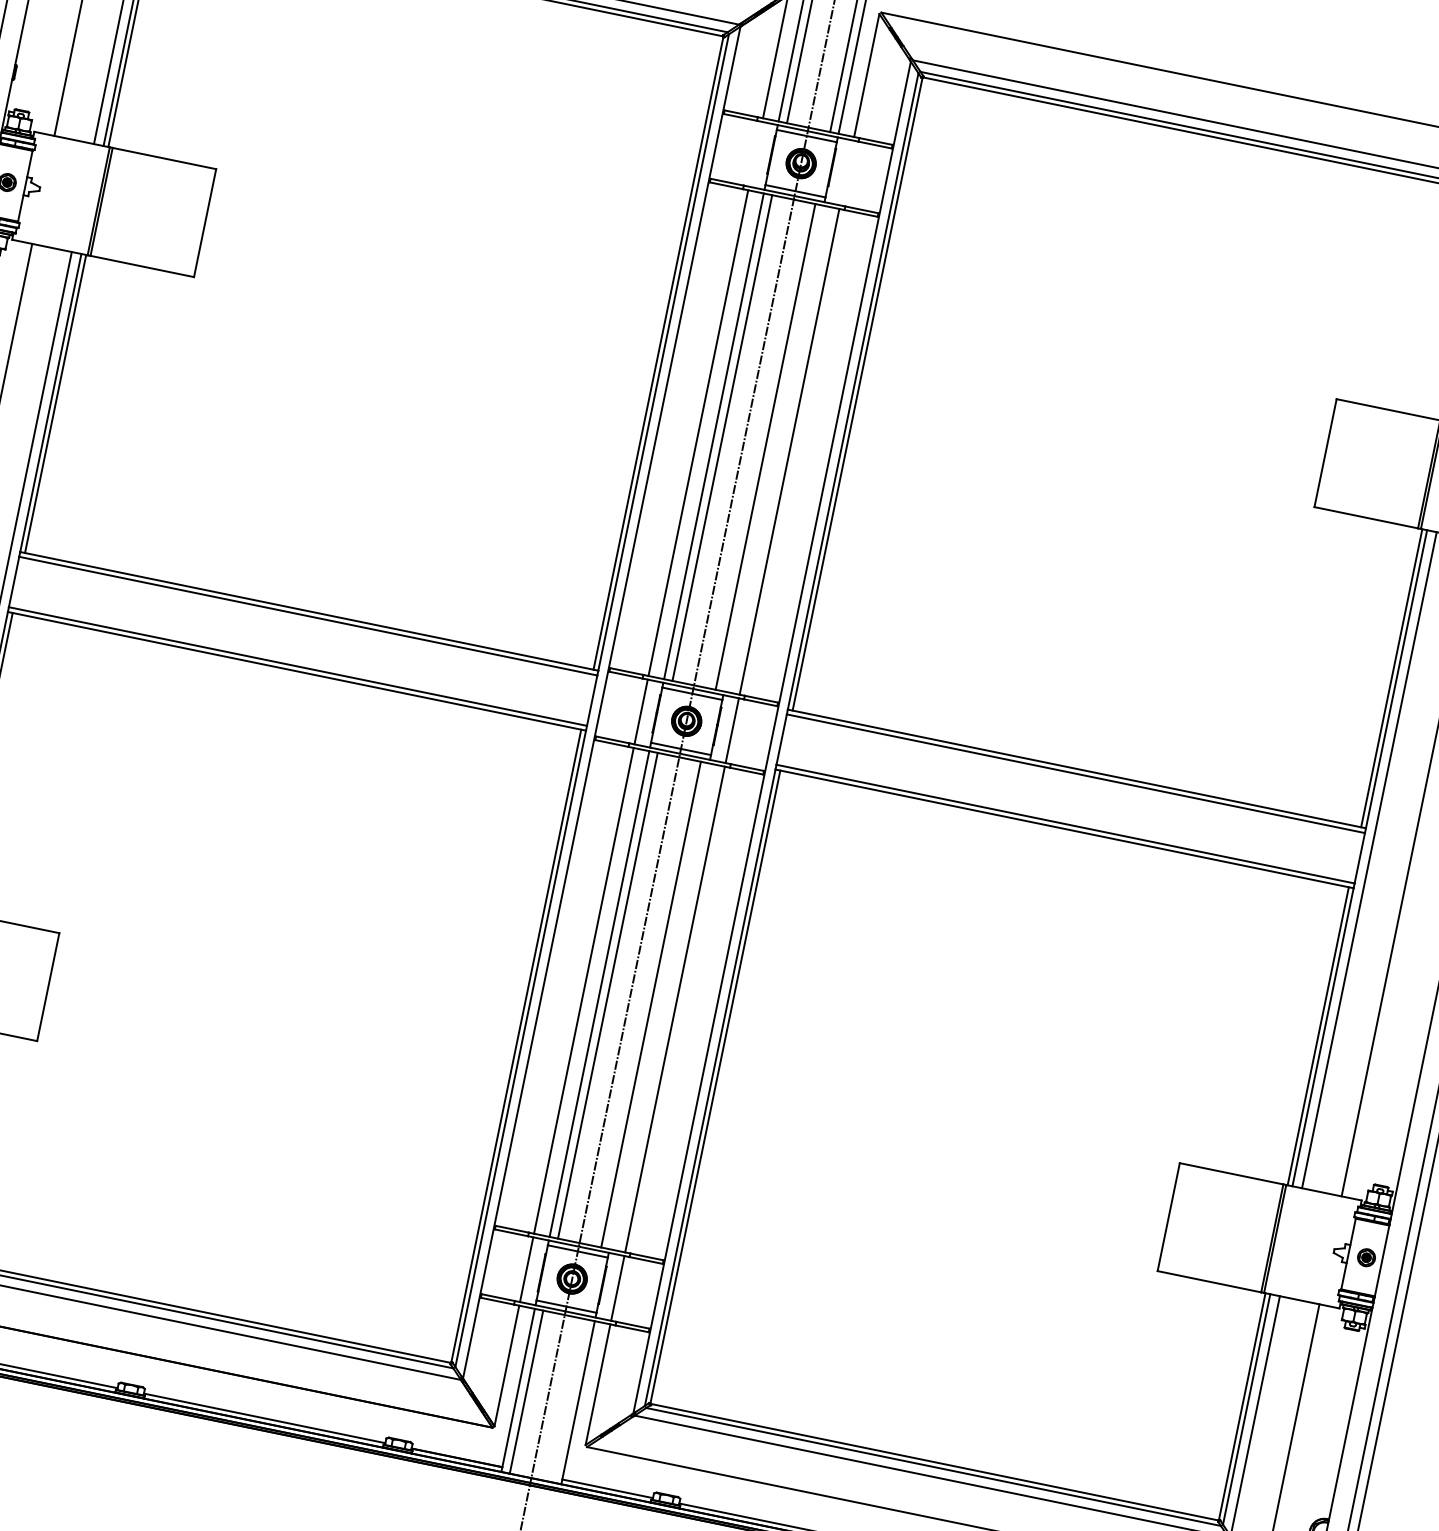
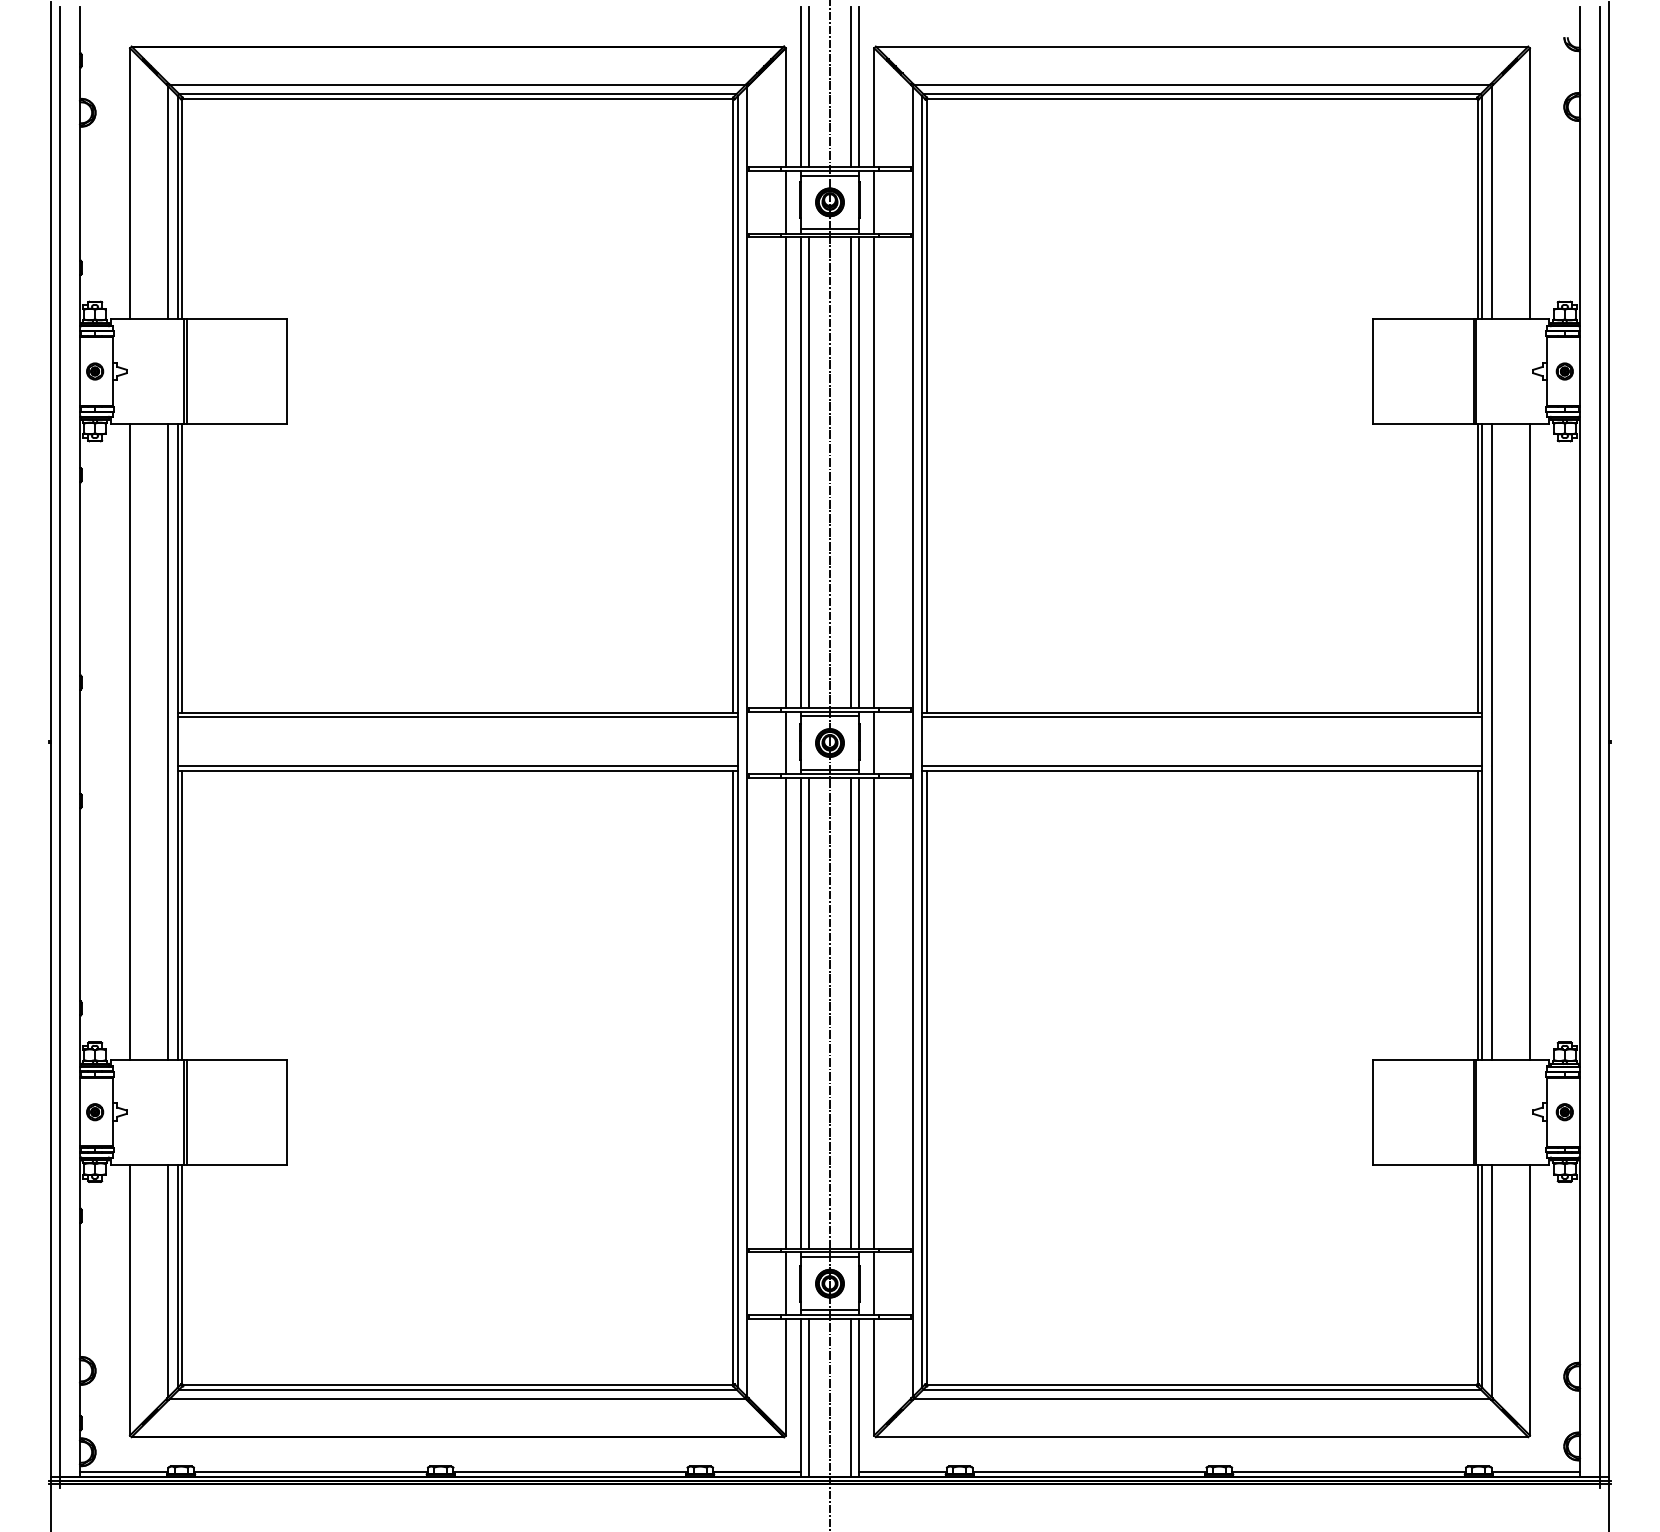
line: (755, 153) -> (785, 201), added
line: (847, 172) -> (874, 201), added
line: (774, 448) -> (859, 472), added
line: (660, 1005) -> (859, 1012), added
line: (569, 1400) -> (850, 1397), added

